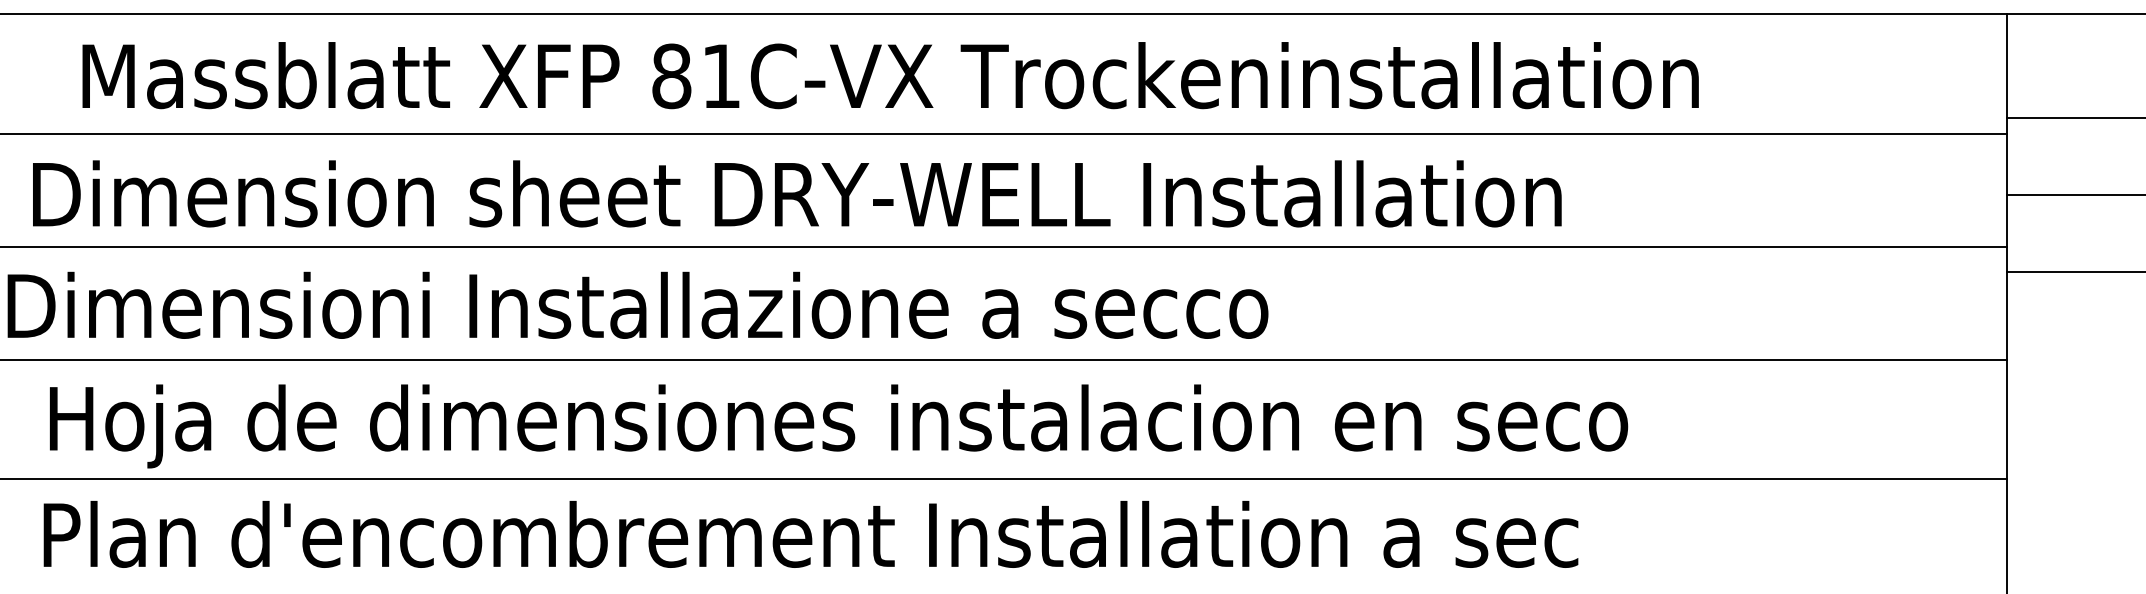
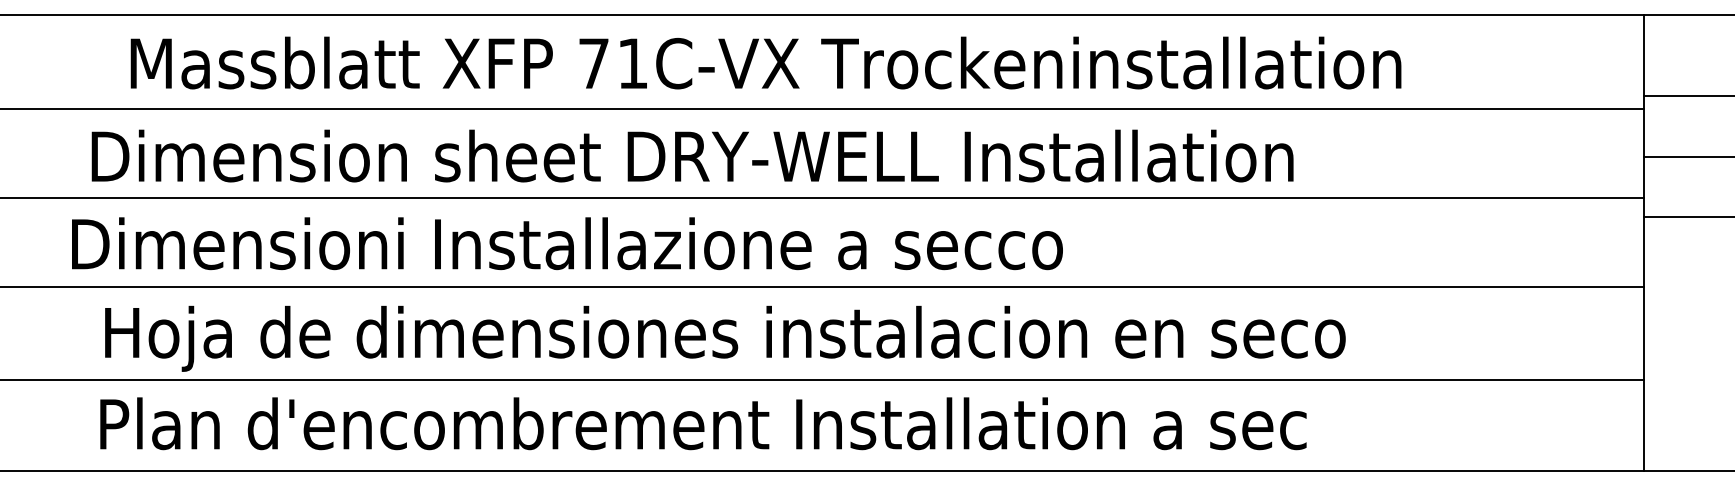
text: (671, 76) -> (593, 63), 81C-VX -> 71C-VX

